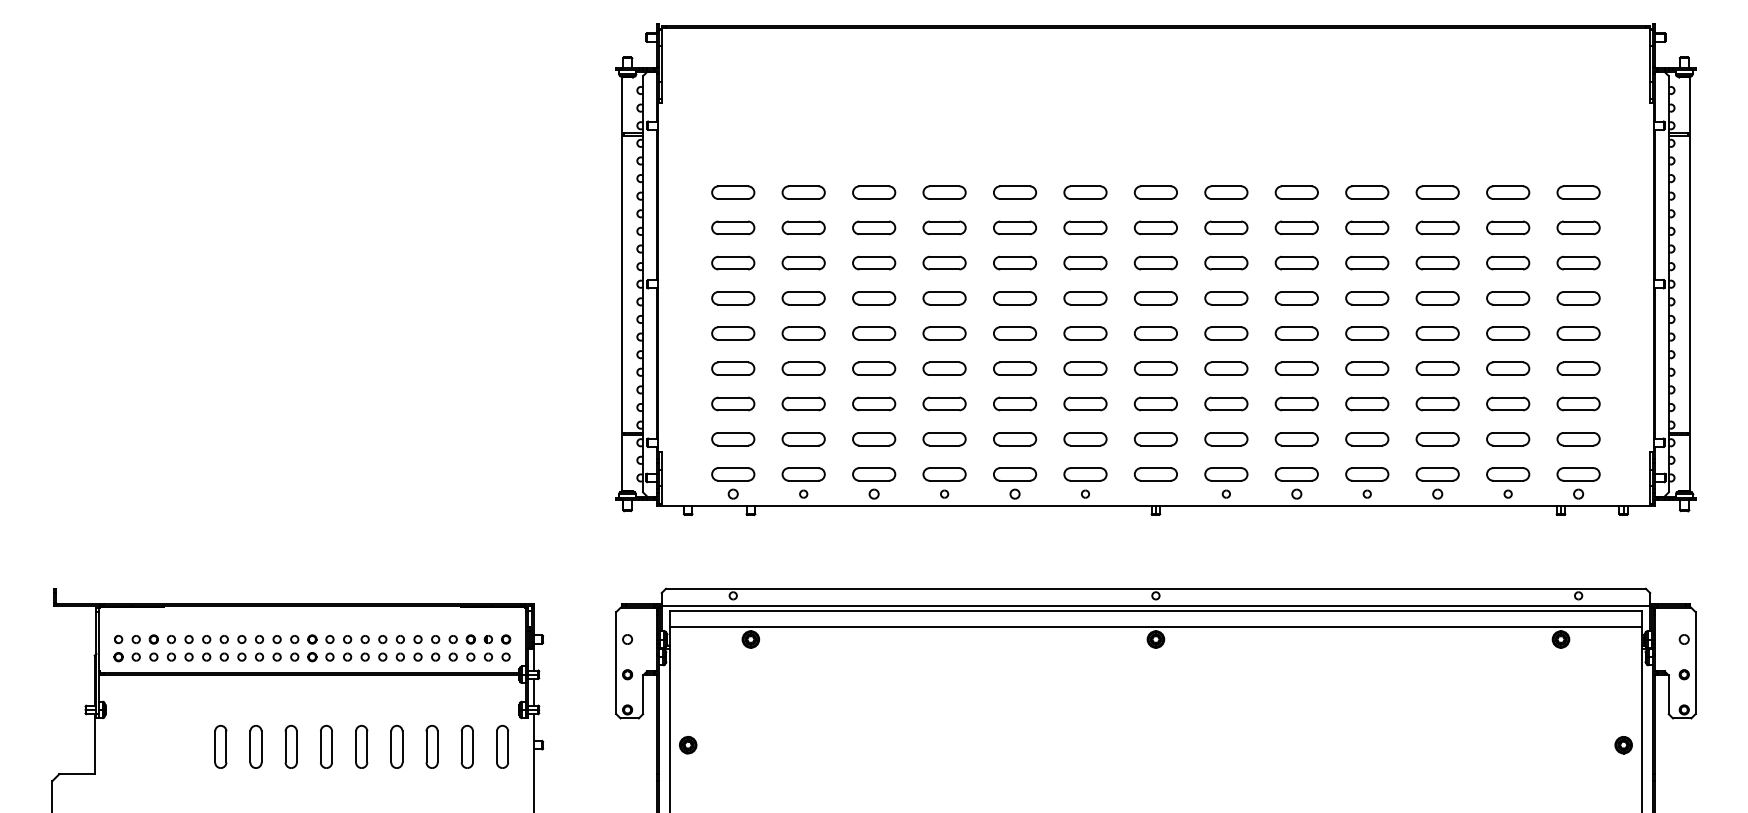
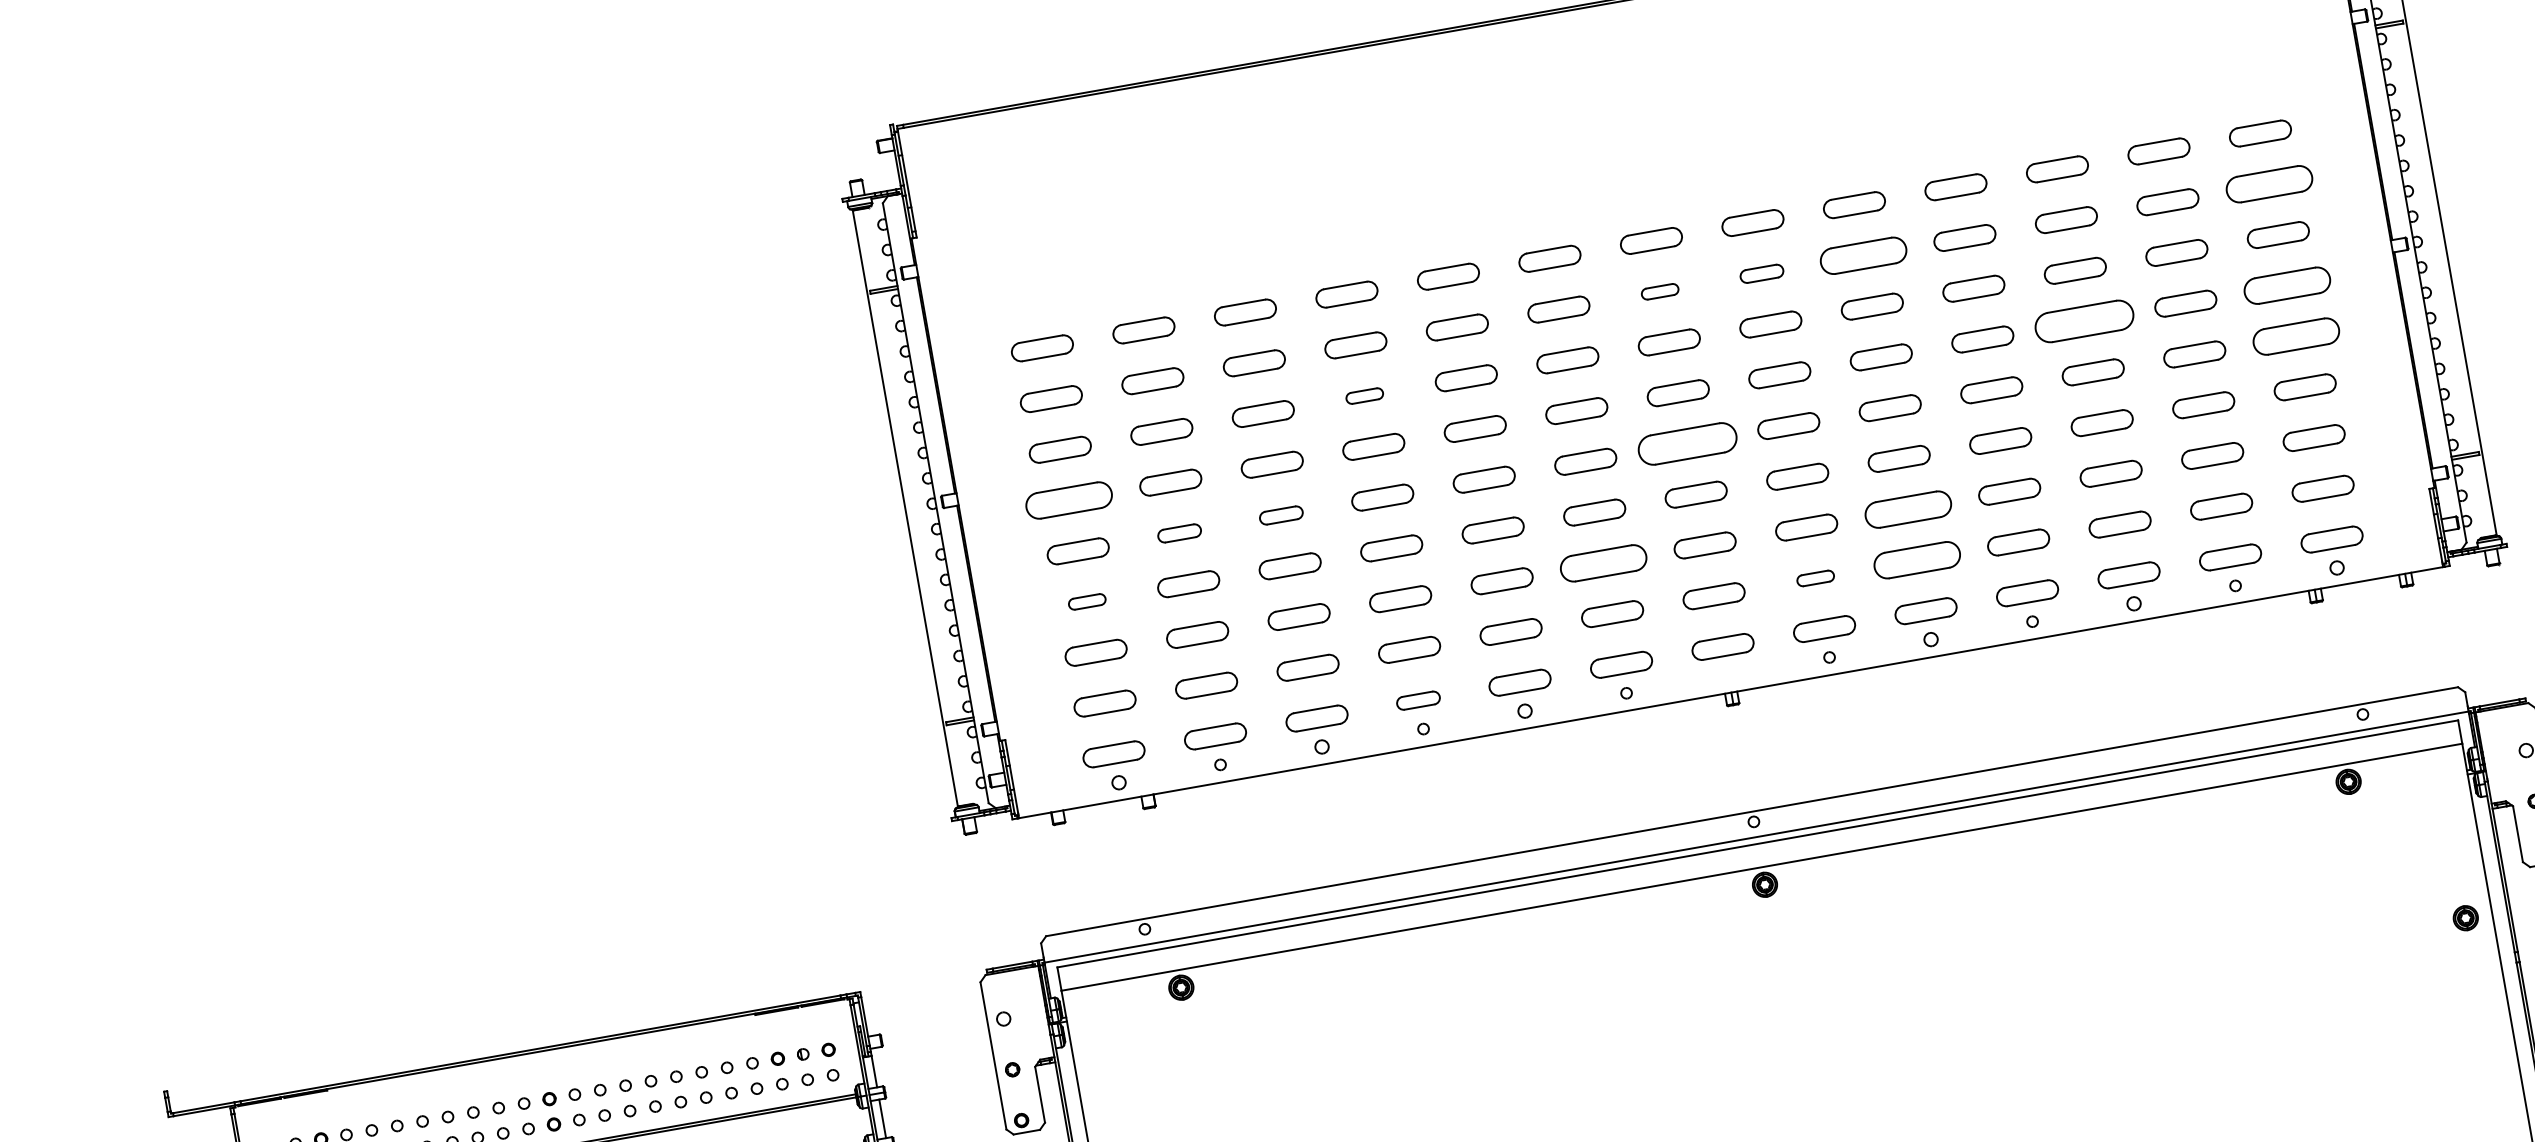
part: (1155, 227) -> (1659, 291), size x0.6
part: (1226, 227) -> (1761, 273), size x0.7
part: (1296, 227) -> (1862, 255), size x1.4
part: (1578, 227) -> (2269, 183), size x1.4
part: (944, 262) -> (1364, 395), size x0.6
part: (733, 298) -> (1069, 500), size x1.4
part: (1437, 298) -> (2084, 321), size x1.6
part: (1578, 298) -> (2287, 286), size x1.4
part: (803, 333) -> (1179, 533), size x0.7
part: (874, 333) -> (1281, 515), size x0.7
part: (1155, 333) -> (1686, 443), size x1.6
part: (1578, 333) -> (2296, 336), size x1.4
part: (733, 368) -> (1087, 601), size x0.6
part: (1085, 403) -> (1603, 562), size x1.4
part: (1296, 403) -> (1907, 509), size x1.4
part: (1226, 439) -> (1815, 578), size x0.6
part: (1296, 439) -> (1916, 560), size x1.4
part: (944, 474) -> (1418, 700), size x0.7

